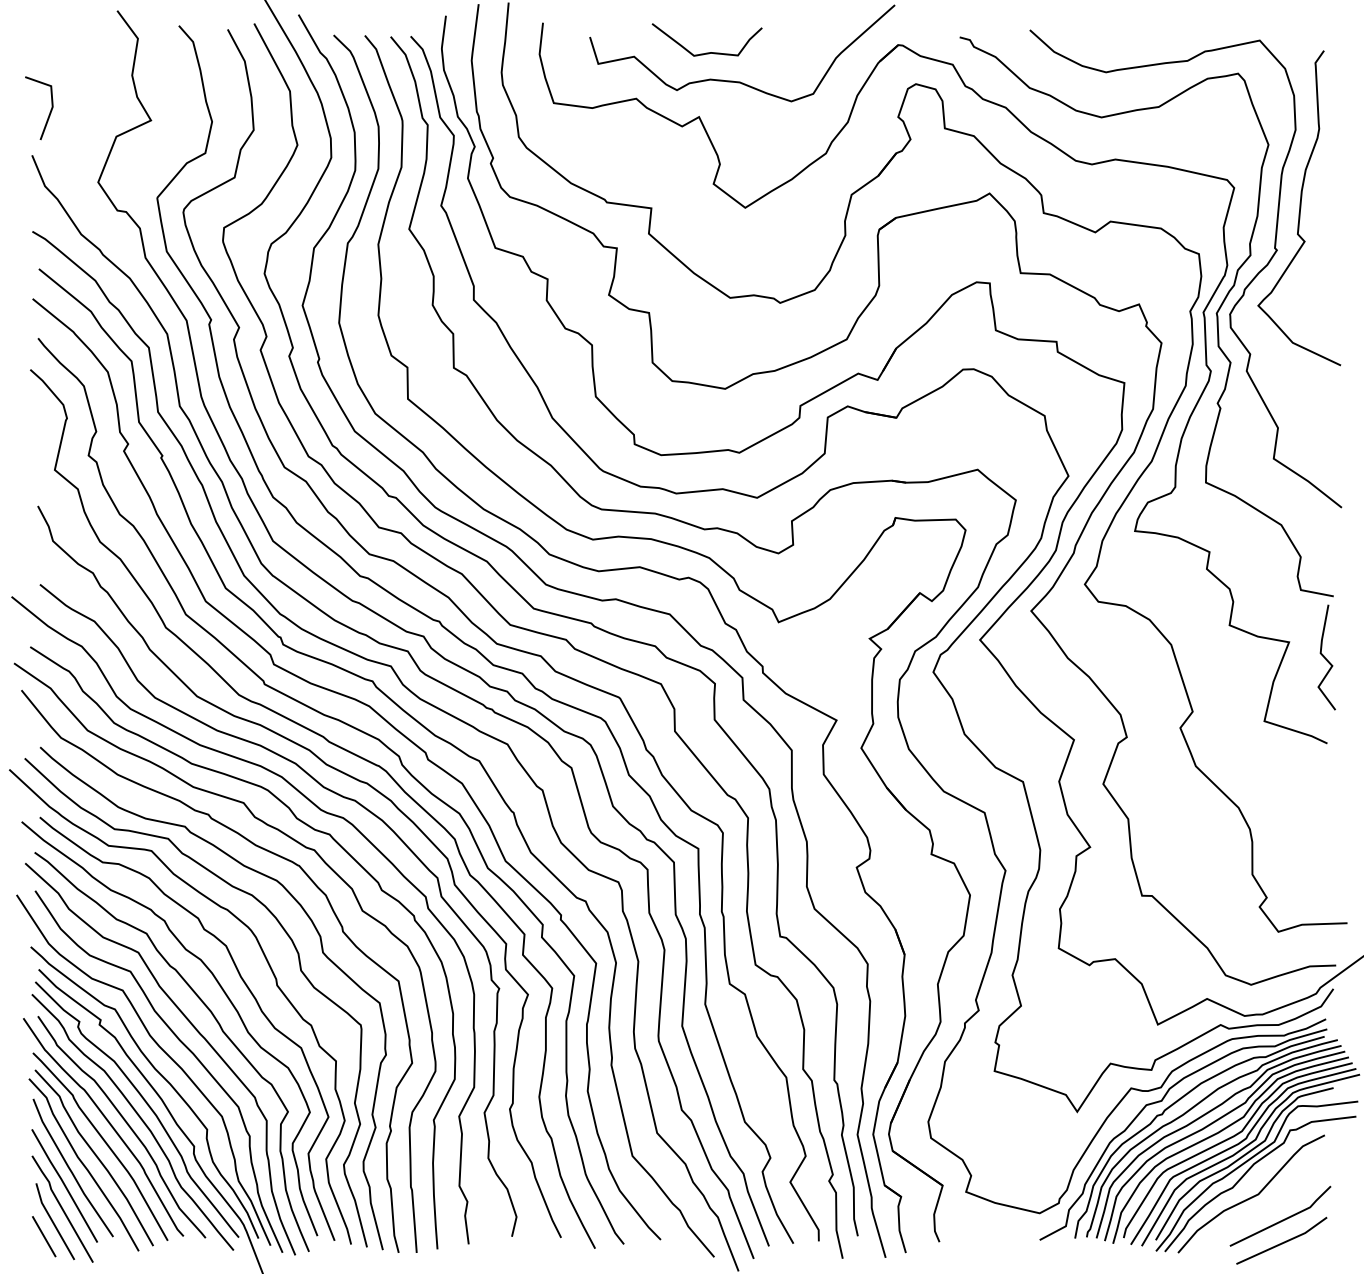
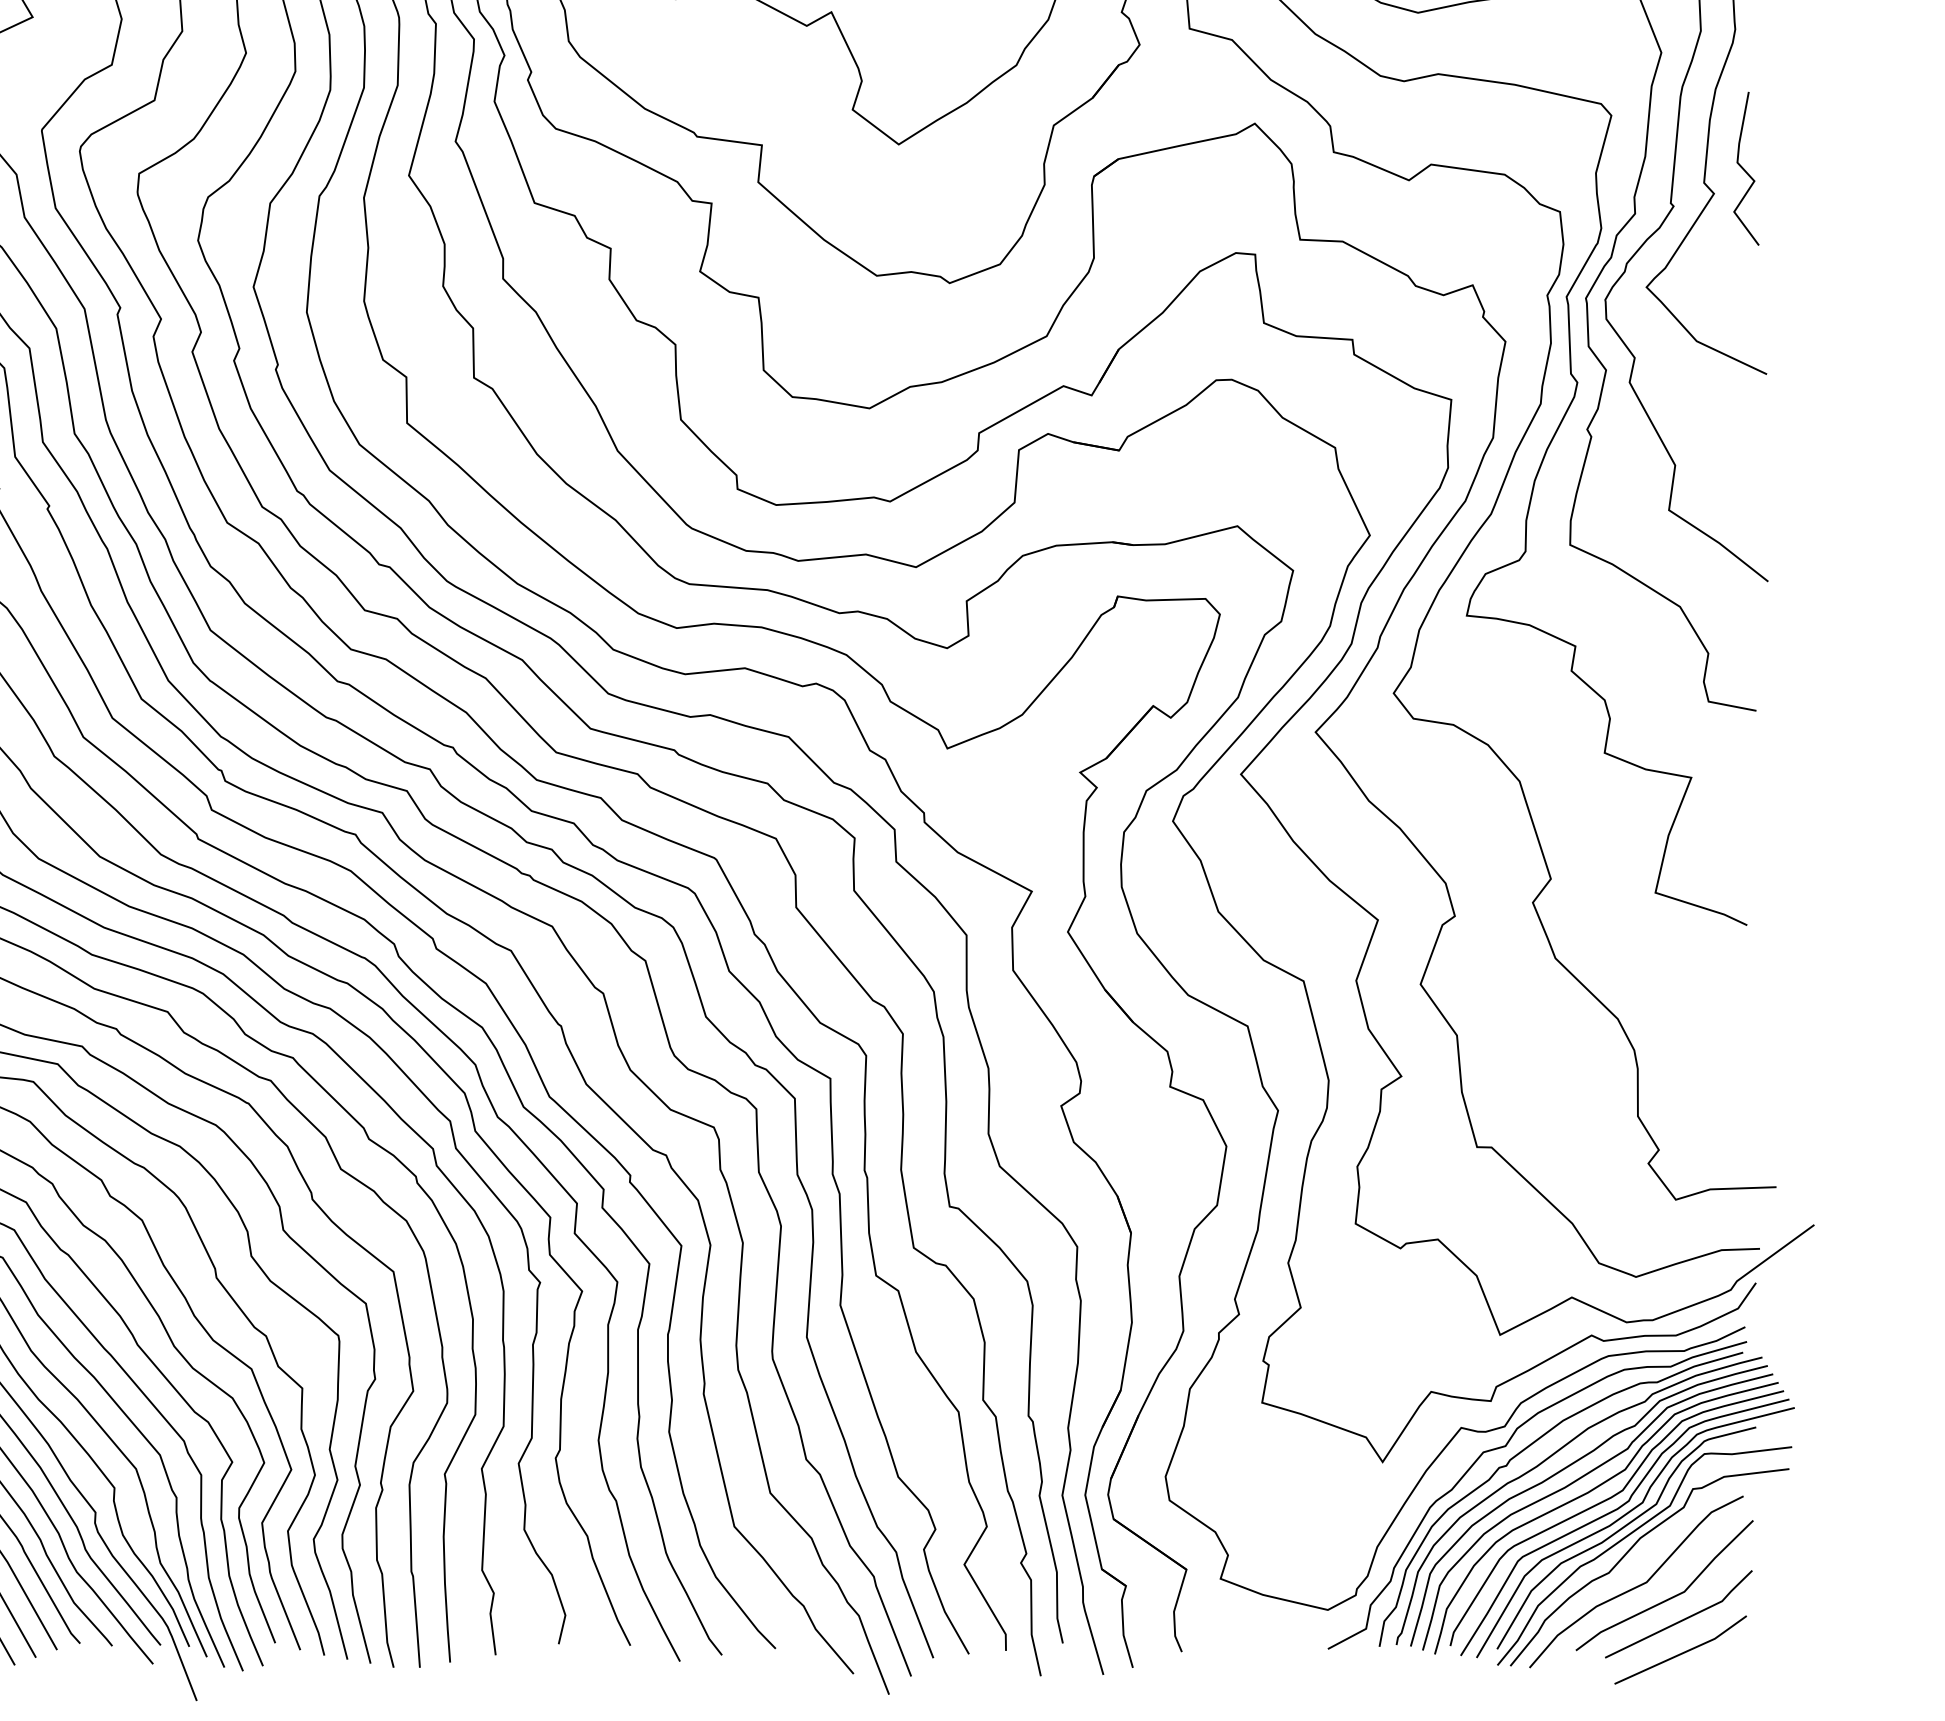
curve: (1325, 657) -> (1744, 168), moved
line: (1274, 1204) -> (1670, 1597), added

